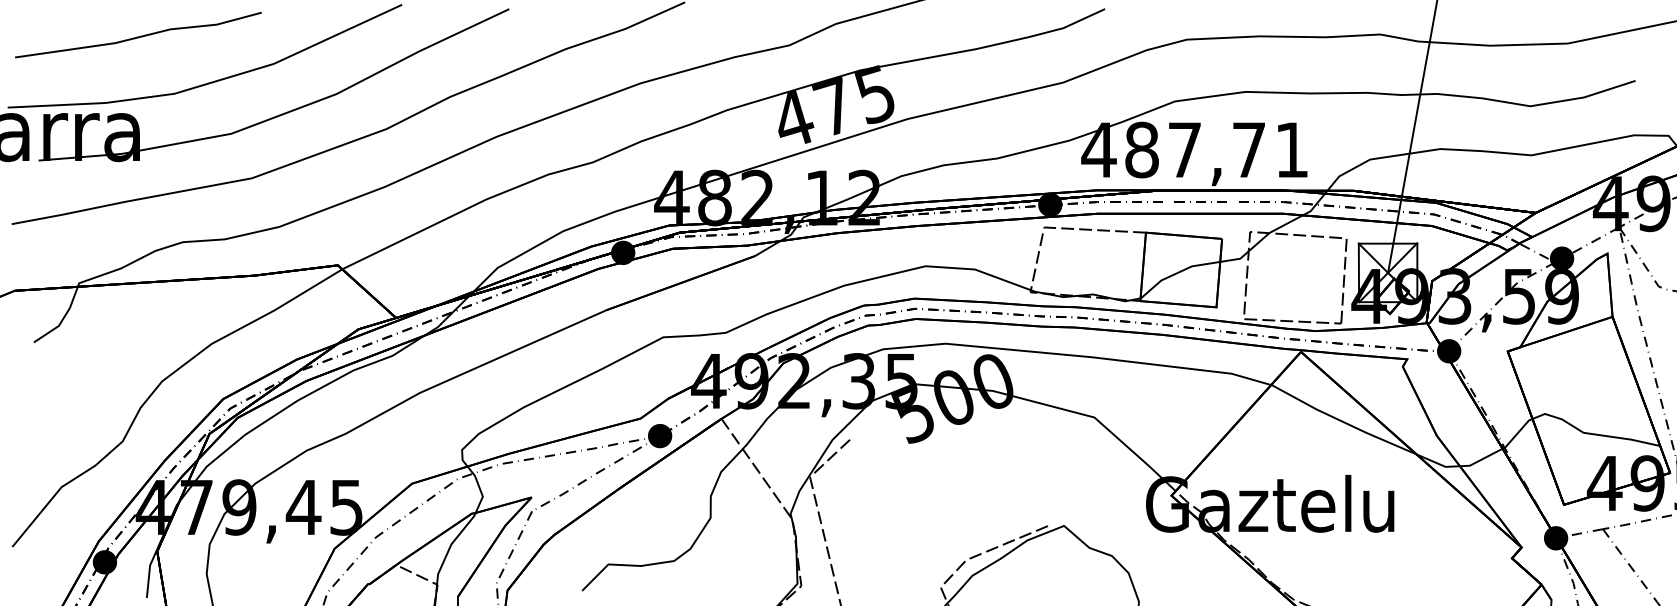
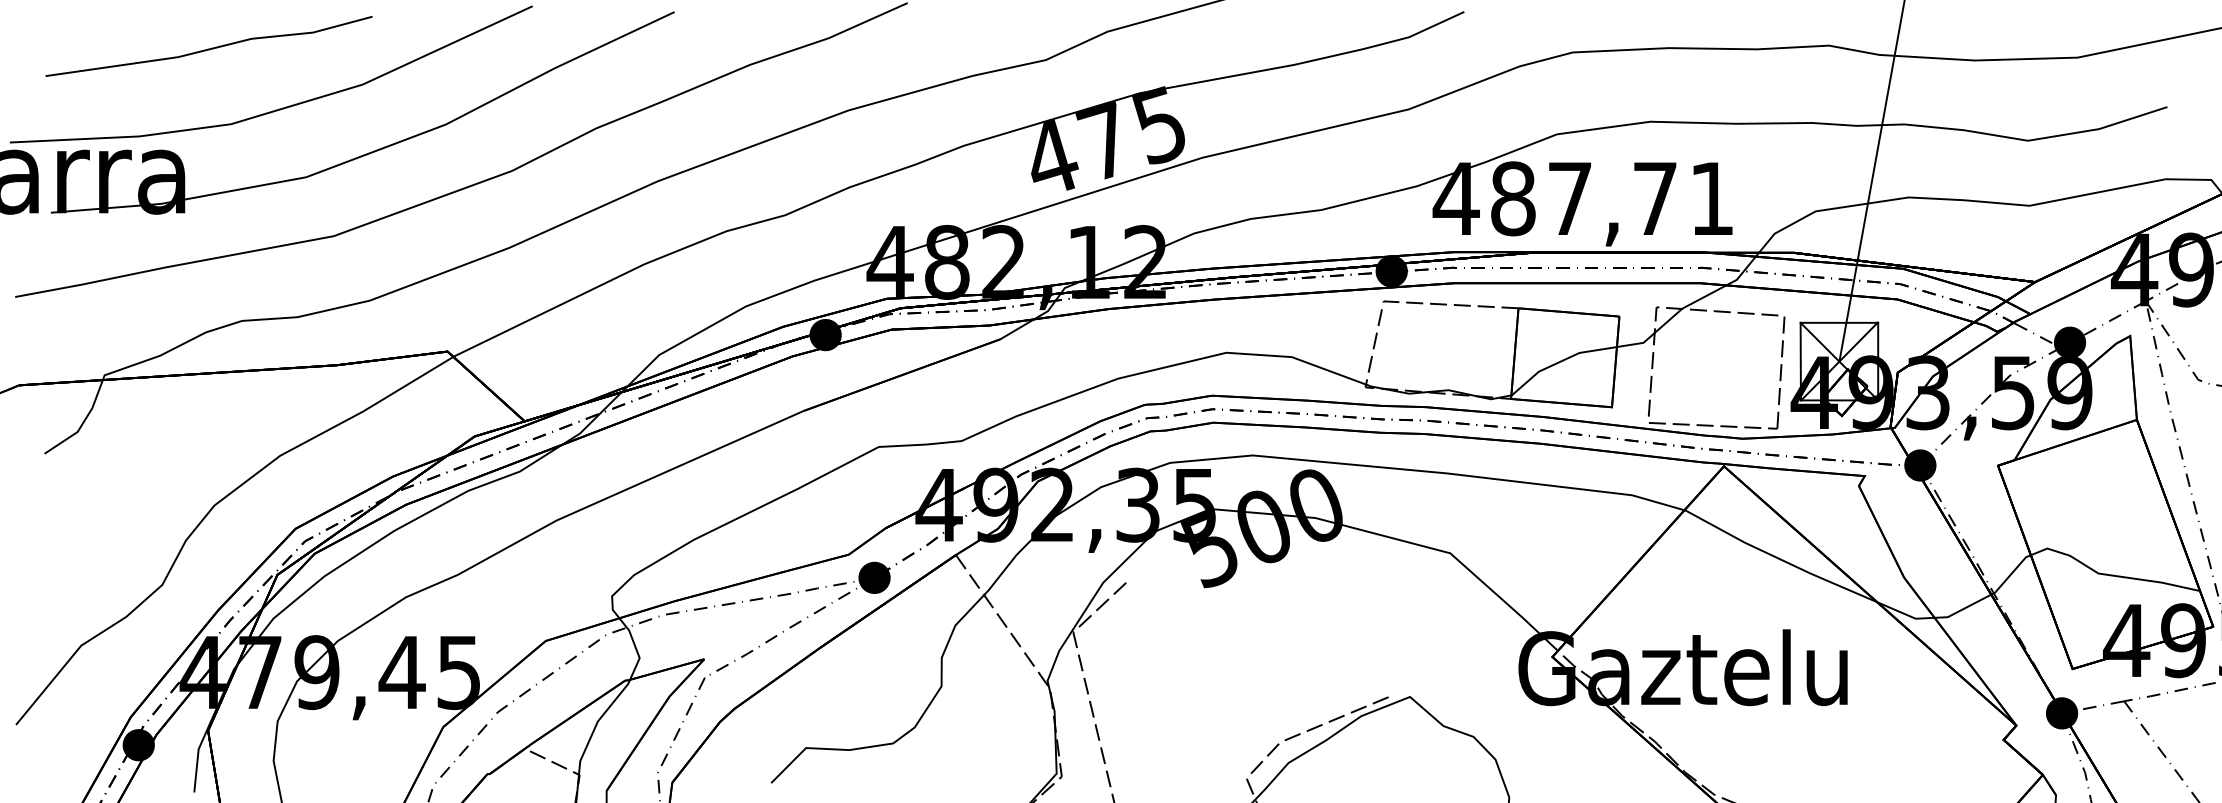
line: (137, 36) -> (208, 48), moved

